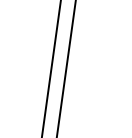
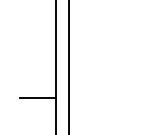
line: (27, 96) -> (37, 98), added

